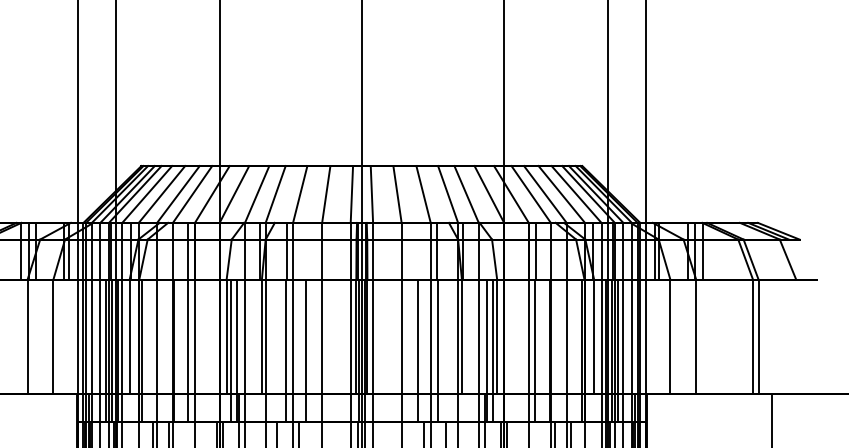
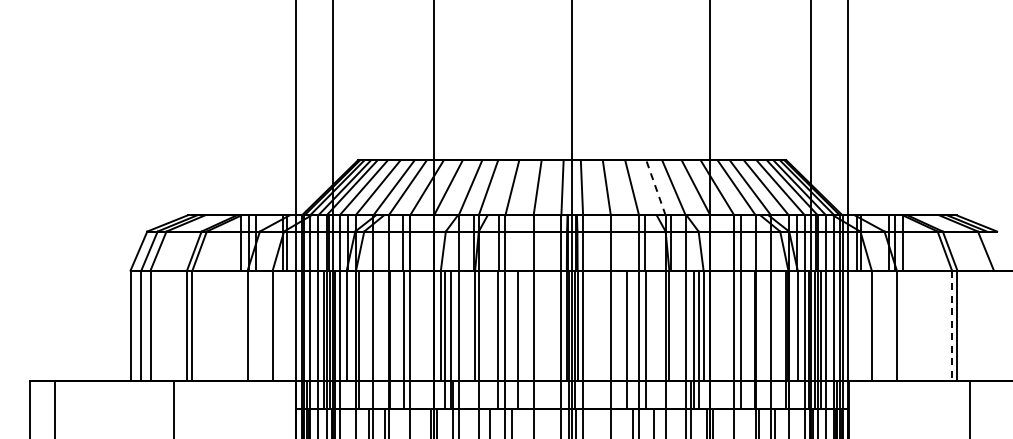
line: (447, 194) -> (655, 187), solid -> dashed
line: (753, 337) -> (952, 326), solid -> dashed

